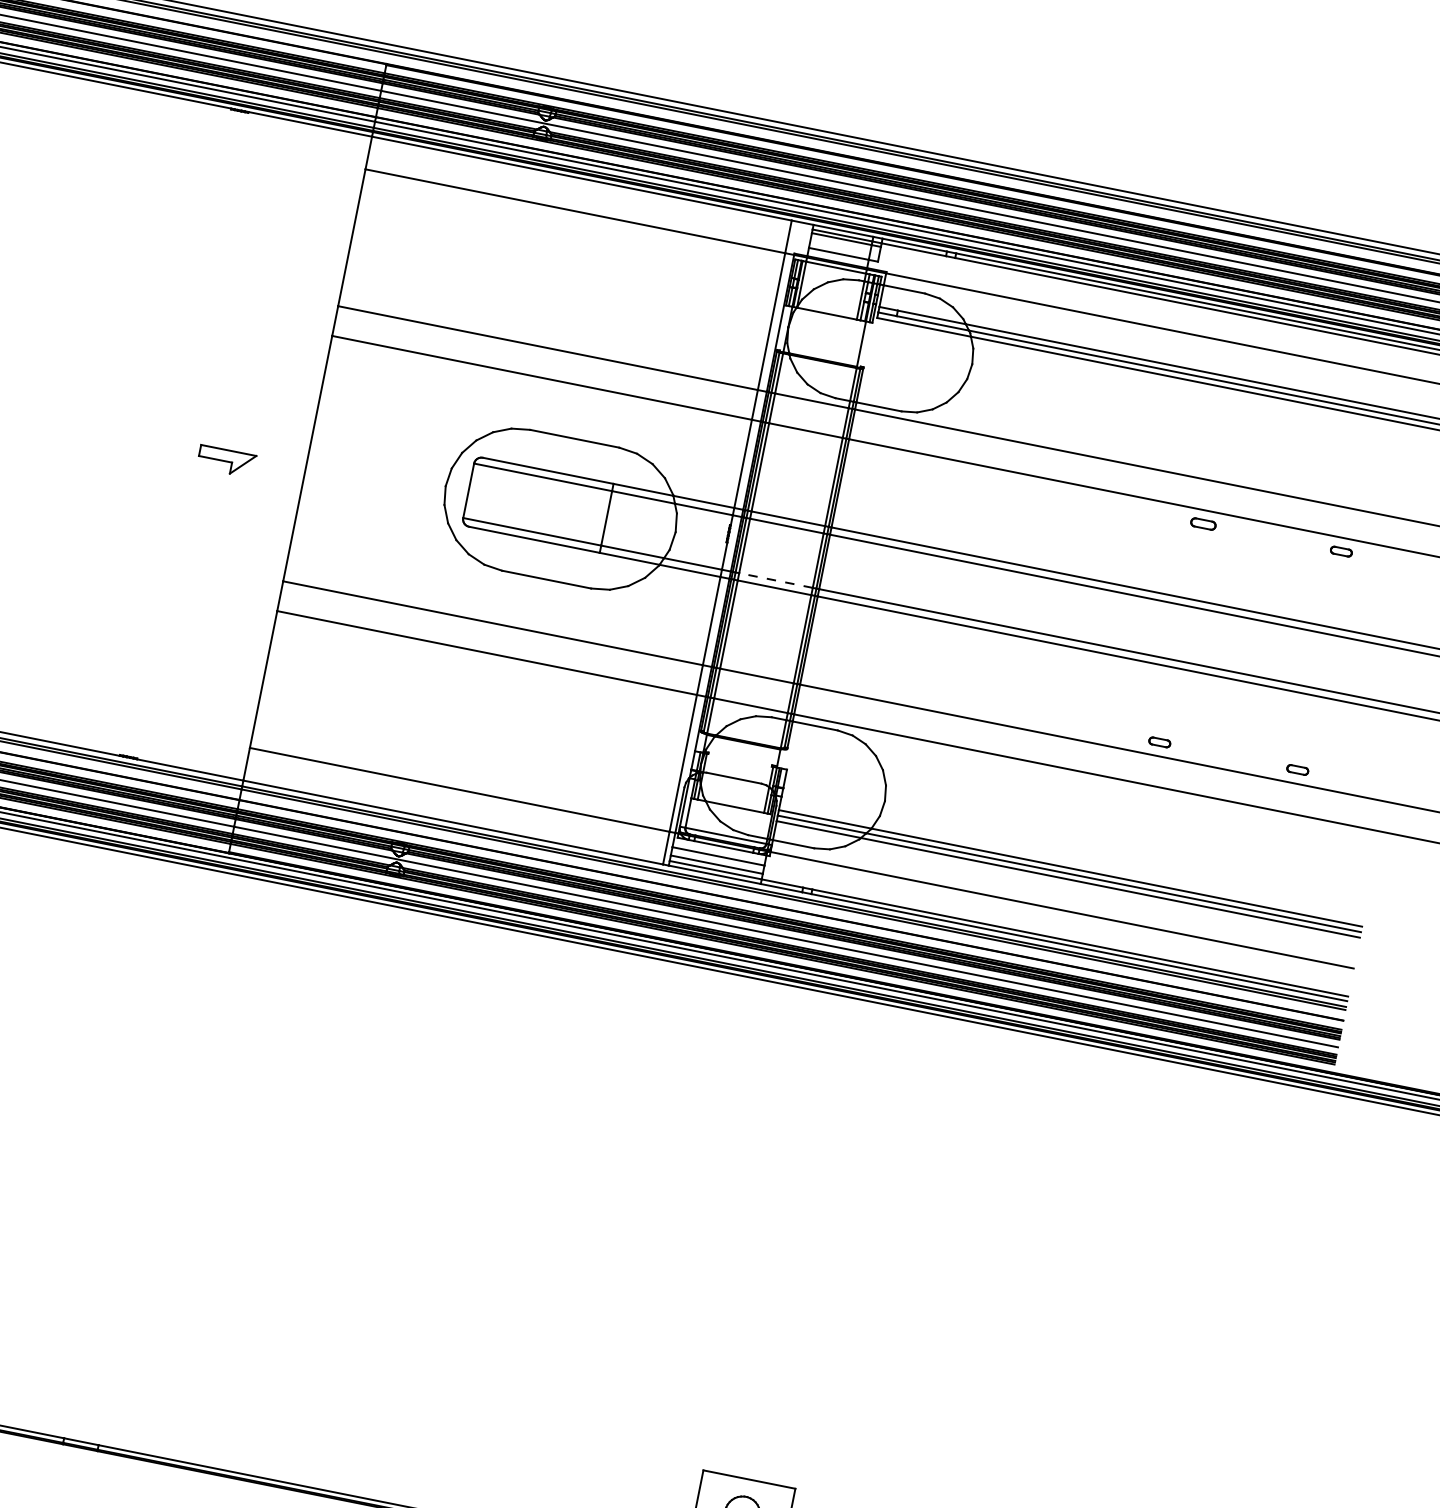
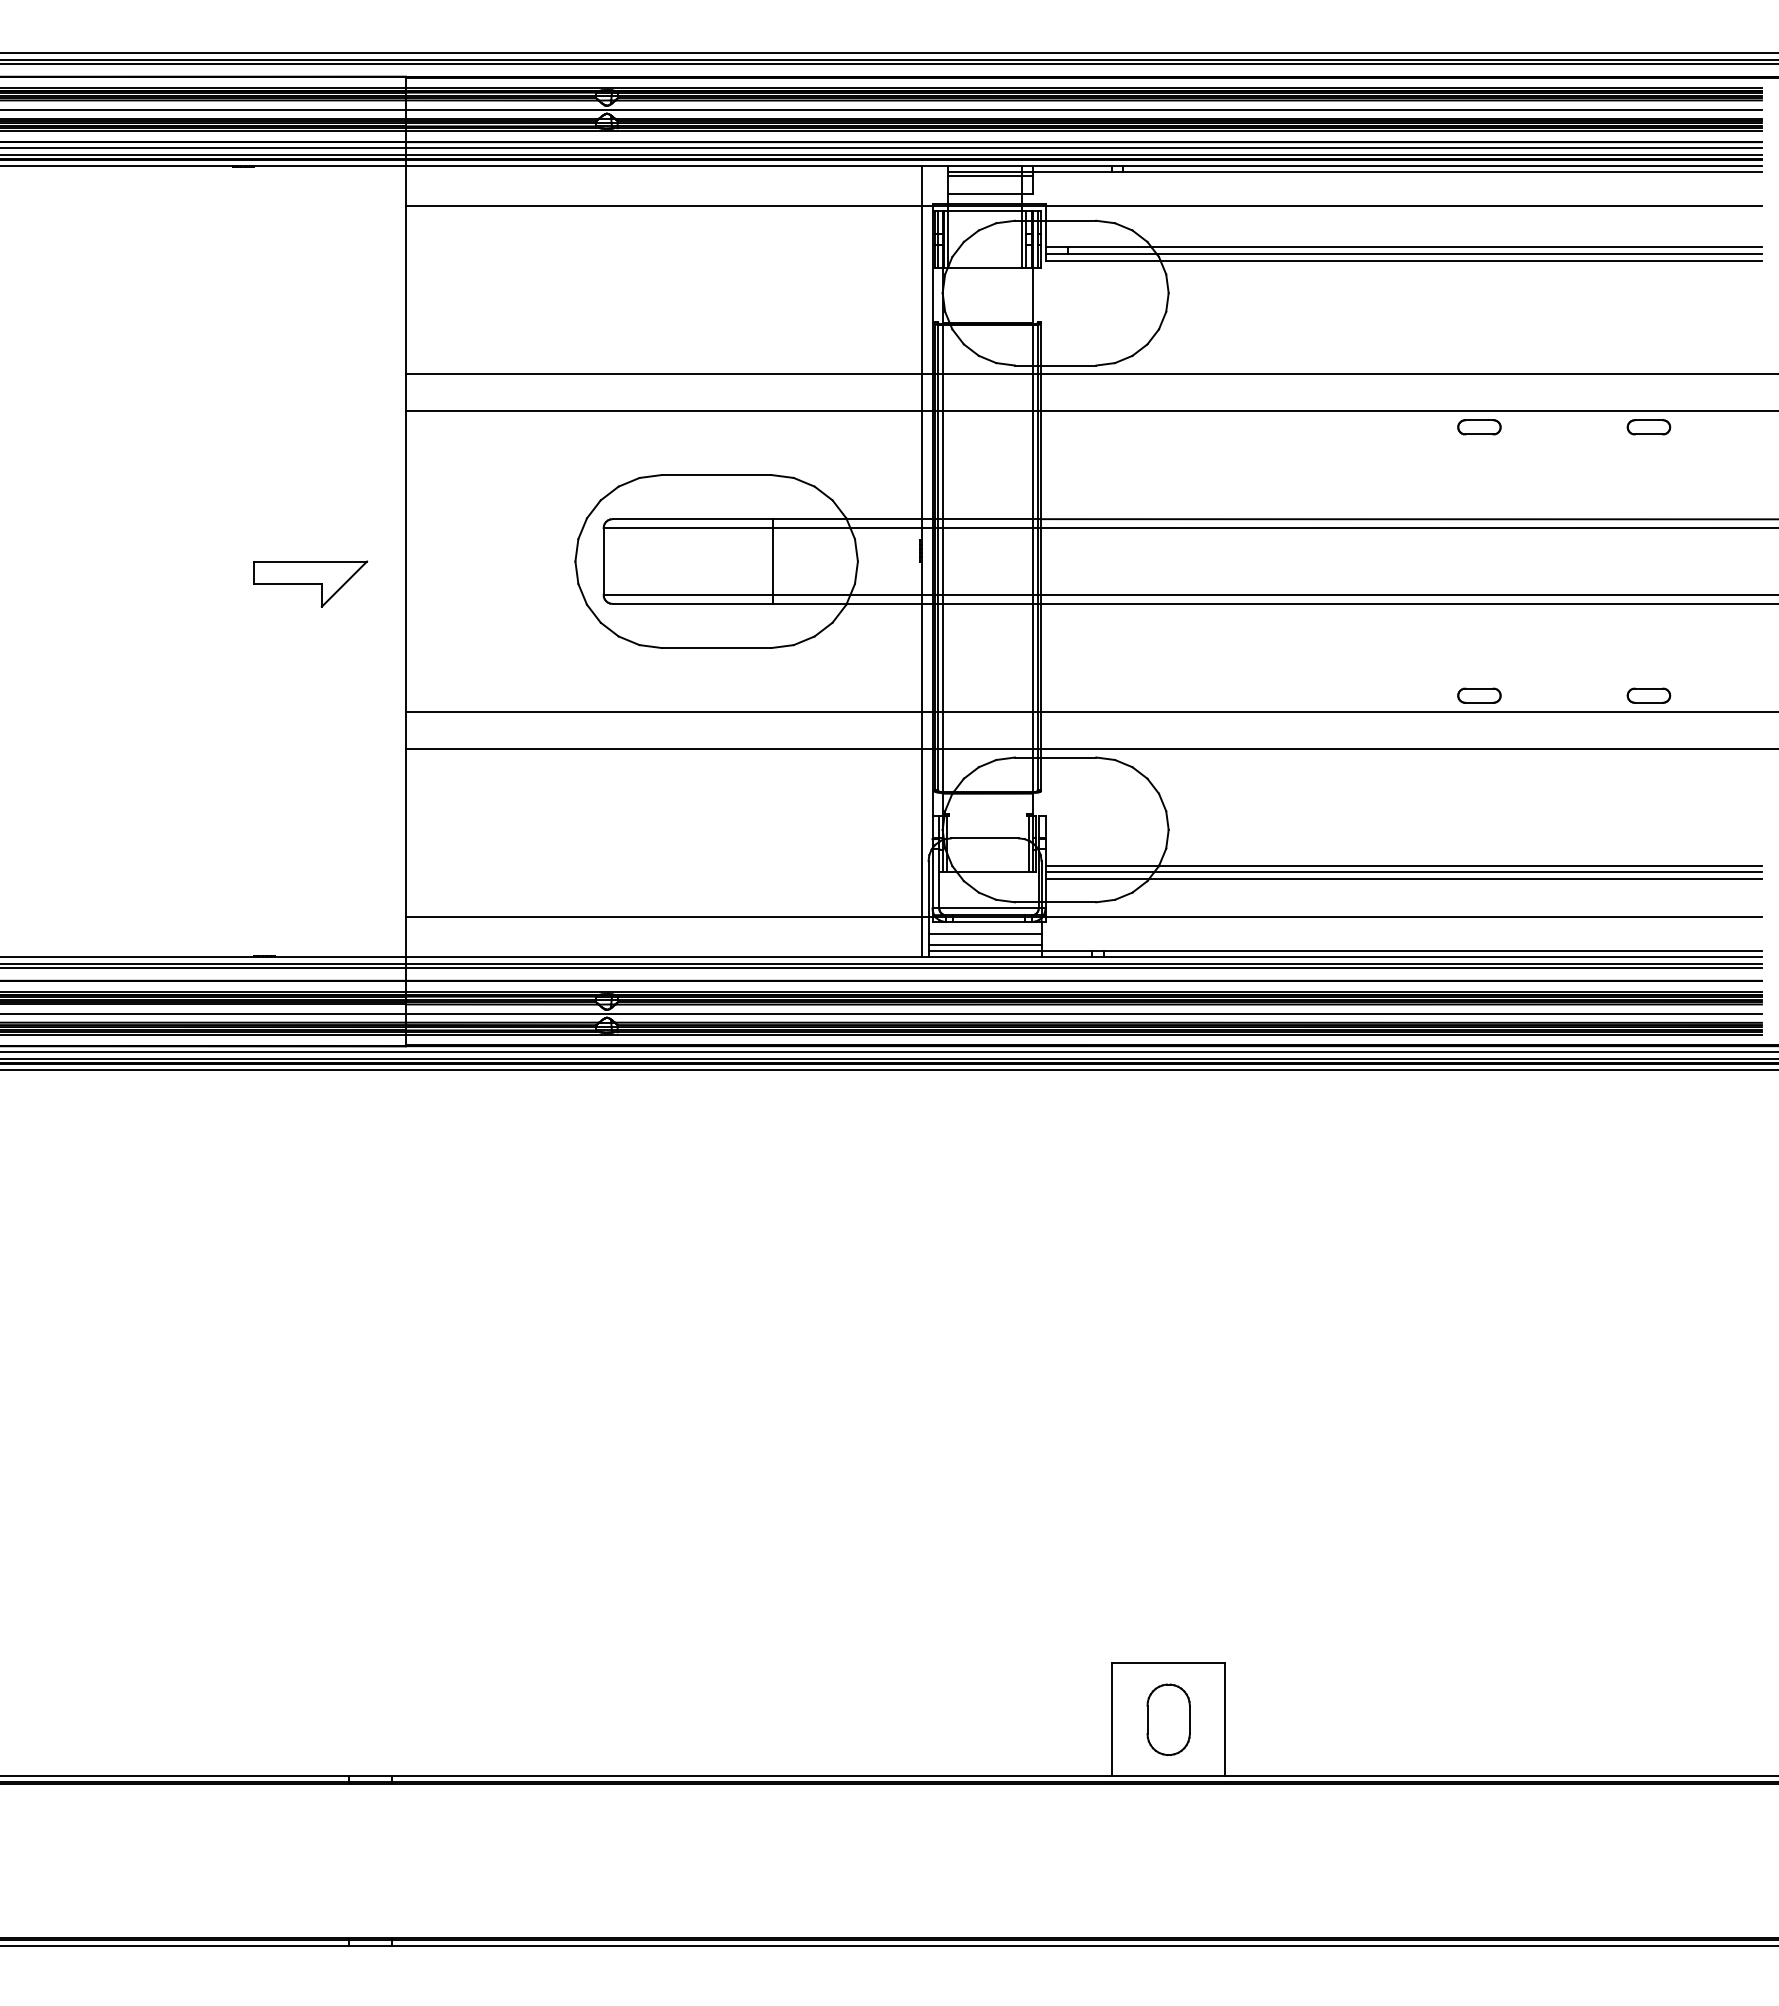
part: (226, 461) -> (310, 583), size x1.67
part: (1203, 524) -> (1479, 427), size x1.43
part: (1341, 551) -> (1648, 427), size x1.67
line: (775, 580) -> (987, 594), dashed -> solid
part: (1159, 742) -> (1479, 695), size x1.67
part: (1297, 769) -> (1648, 695), size x1.67

